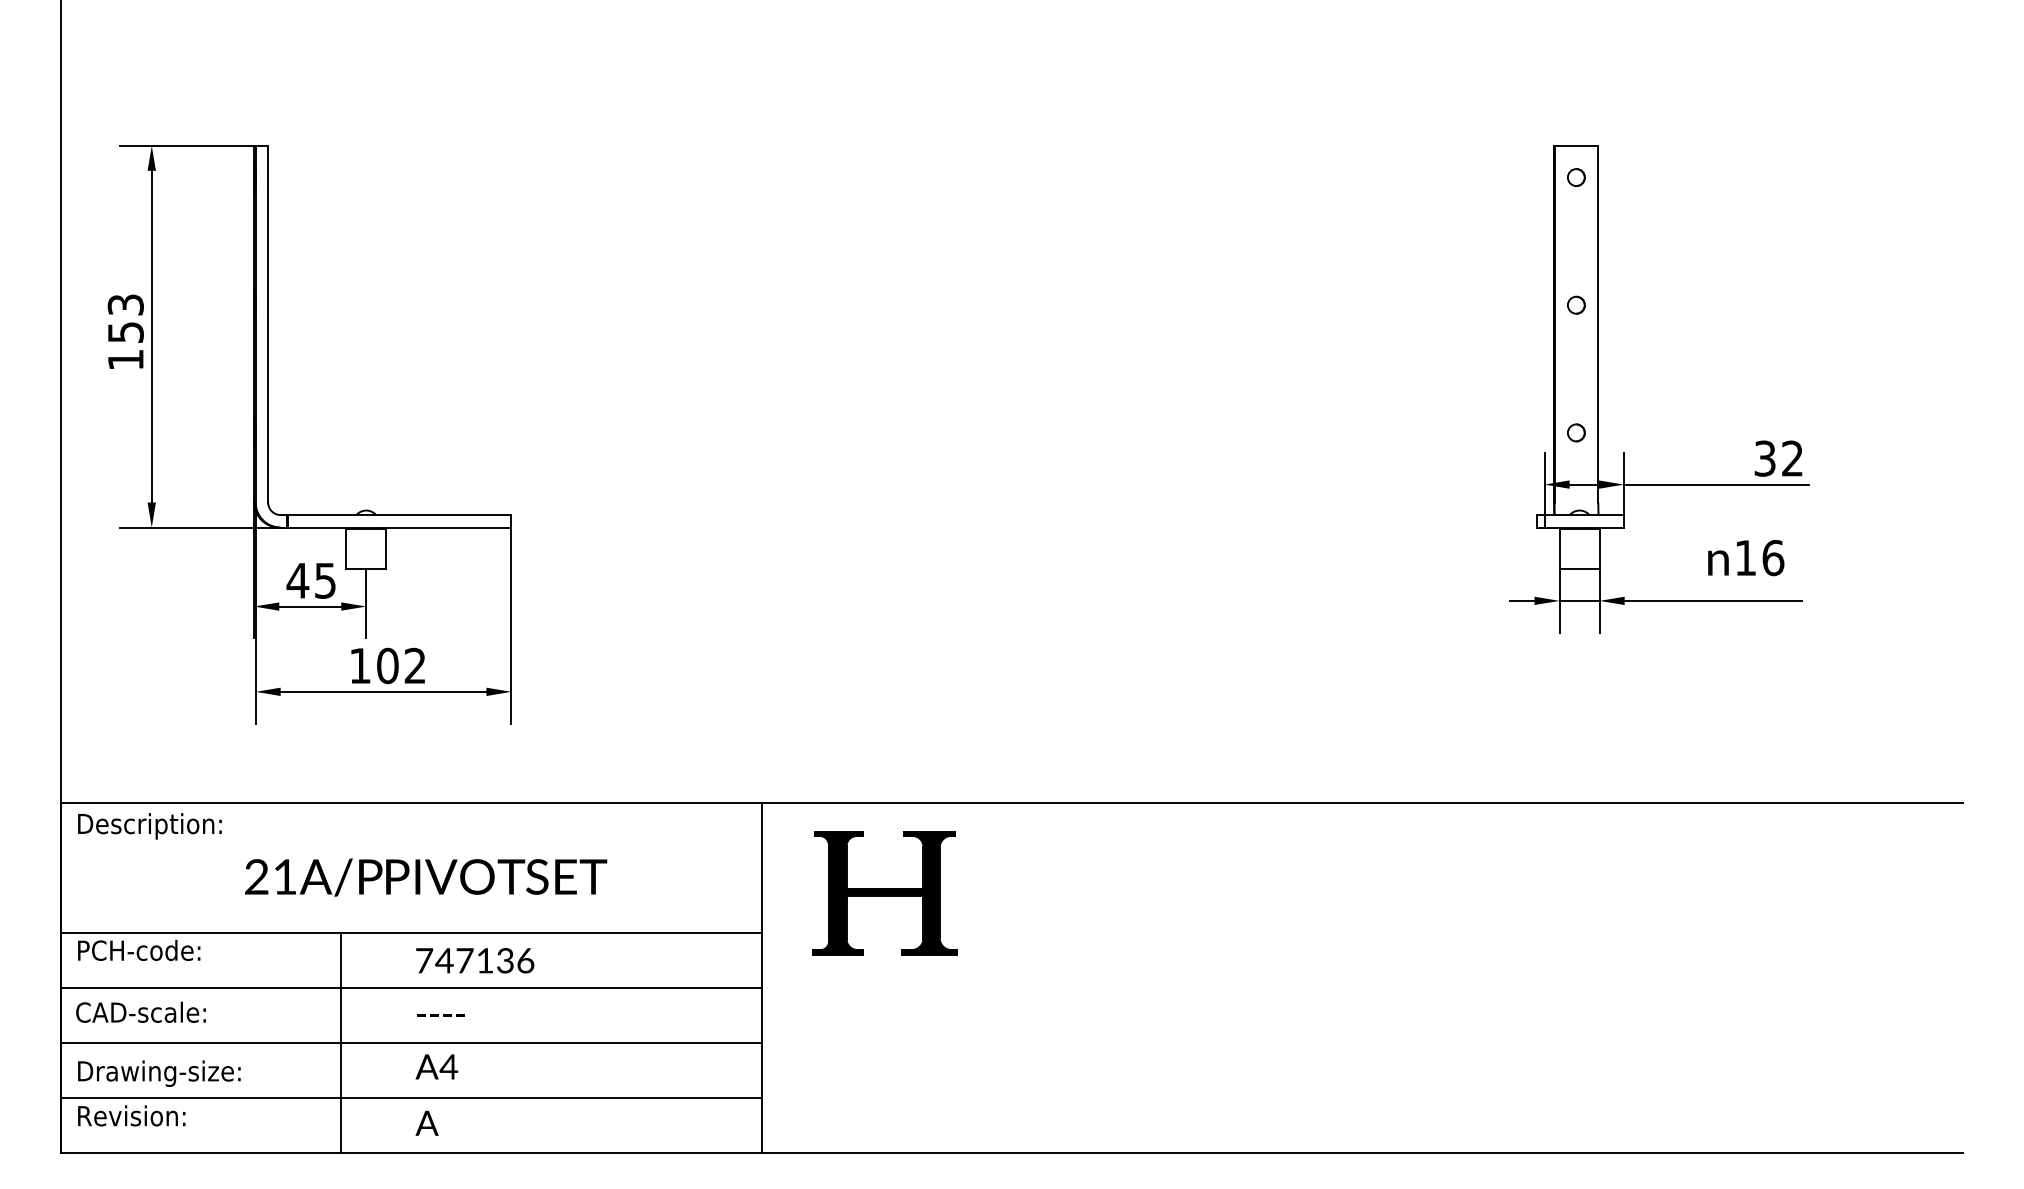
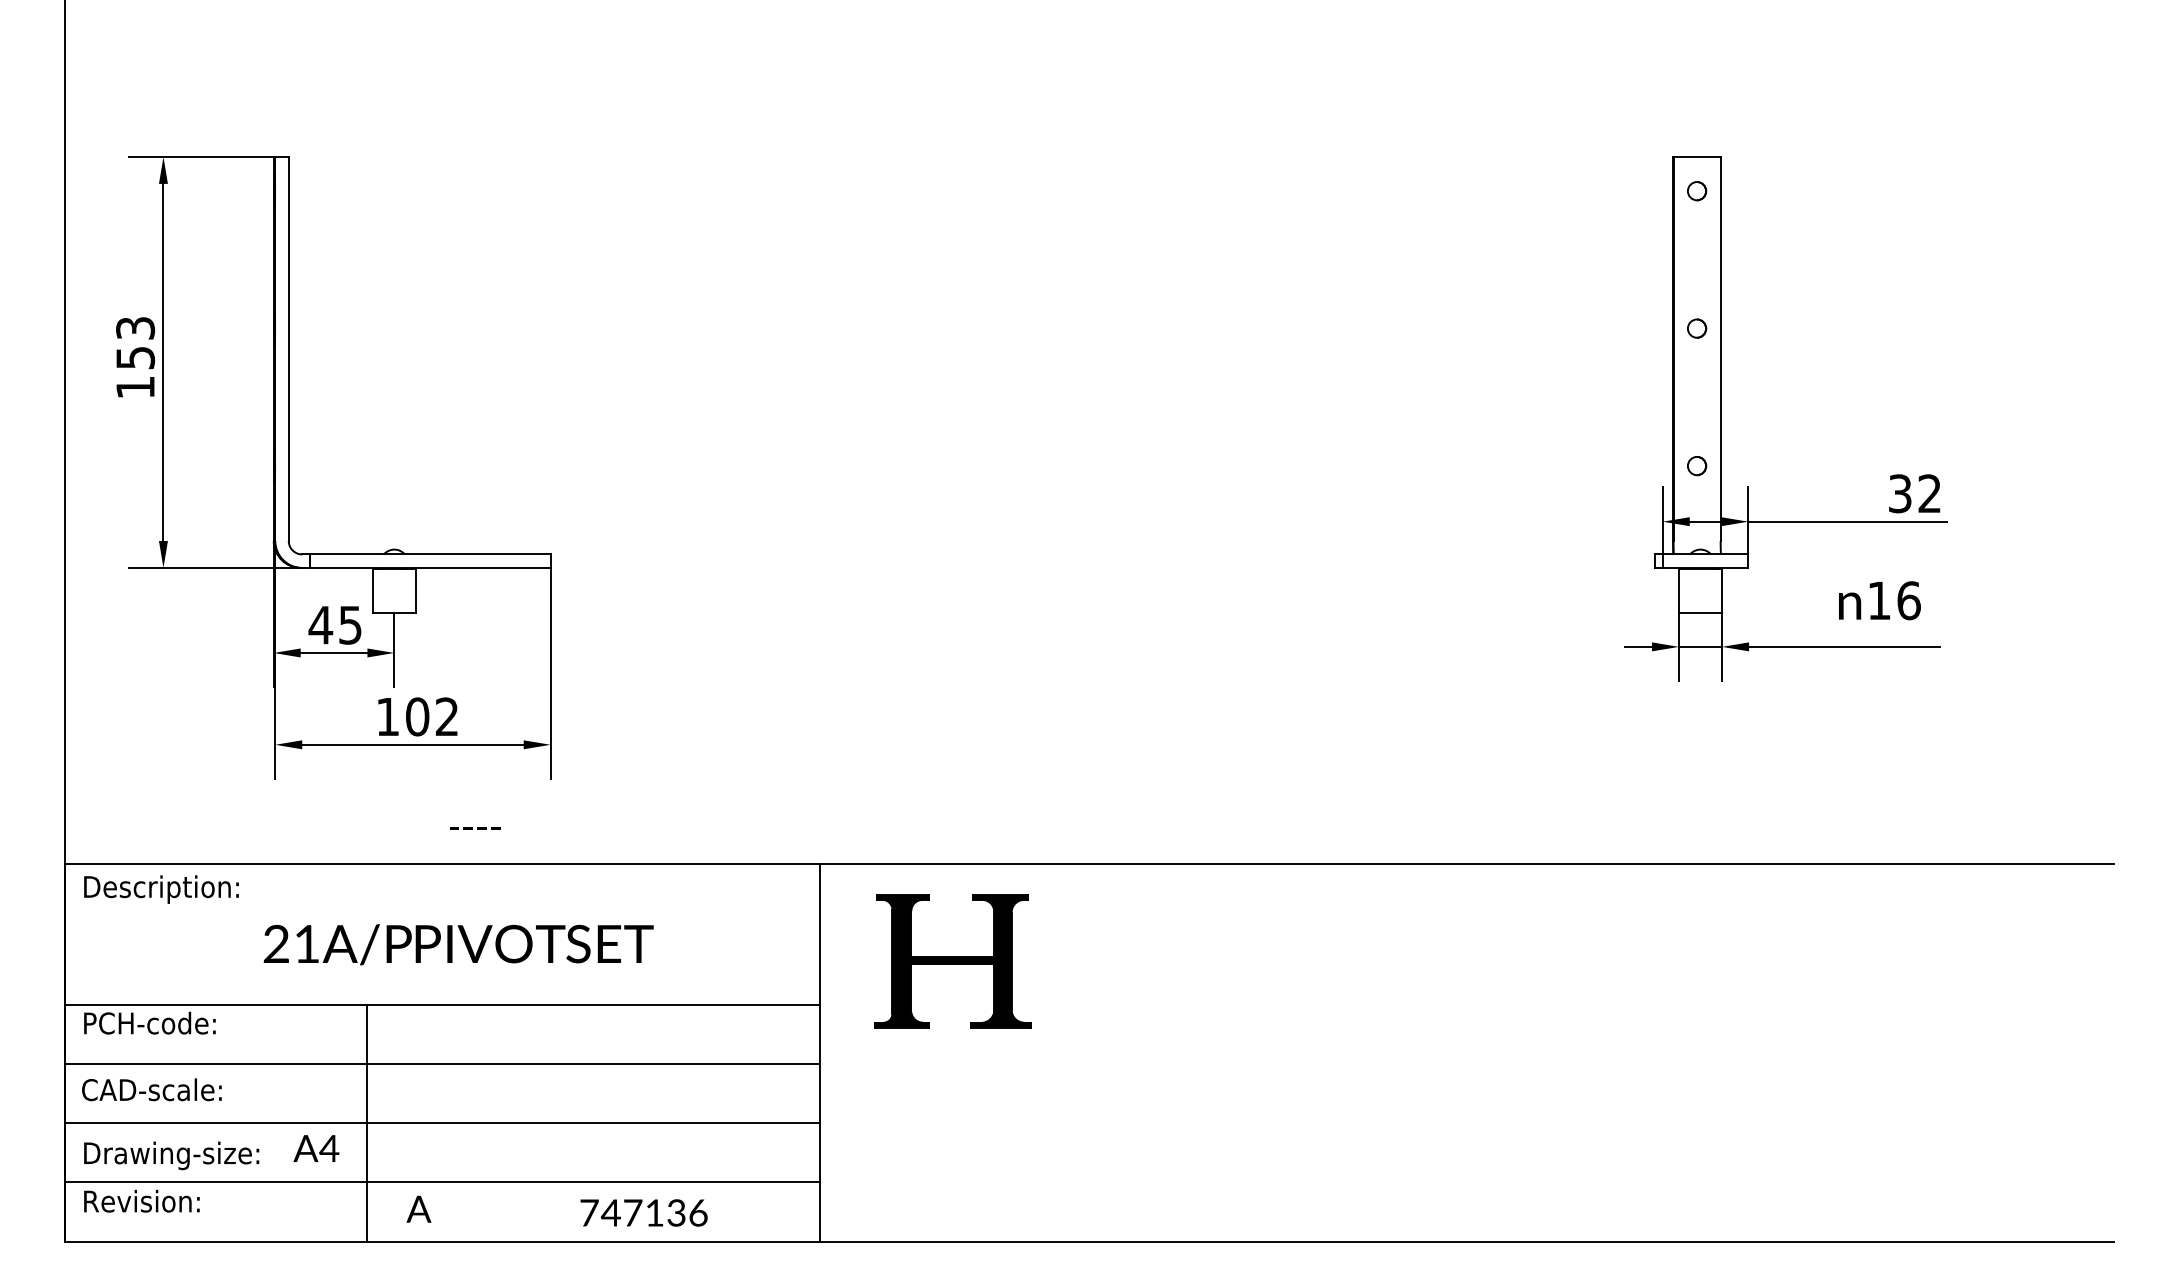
text: (475, 960) -> (644, 1212), moved
text: (440, 1015) -> (474, 828), moved
text: (436, 1066) -> (316, 1148), moved
text: (426, 1122) -> (418, 1208), moved

